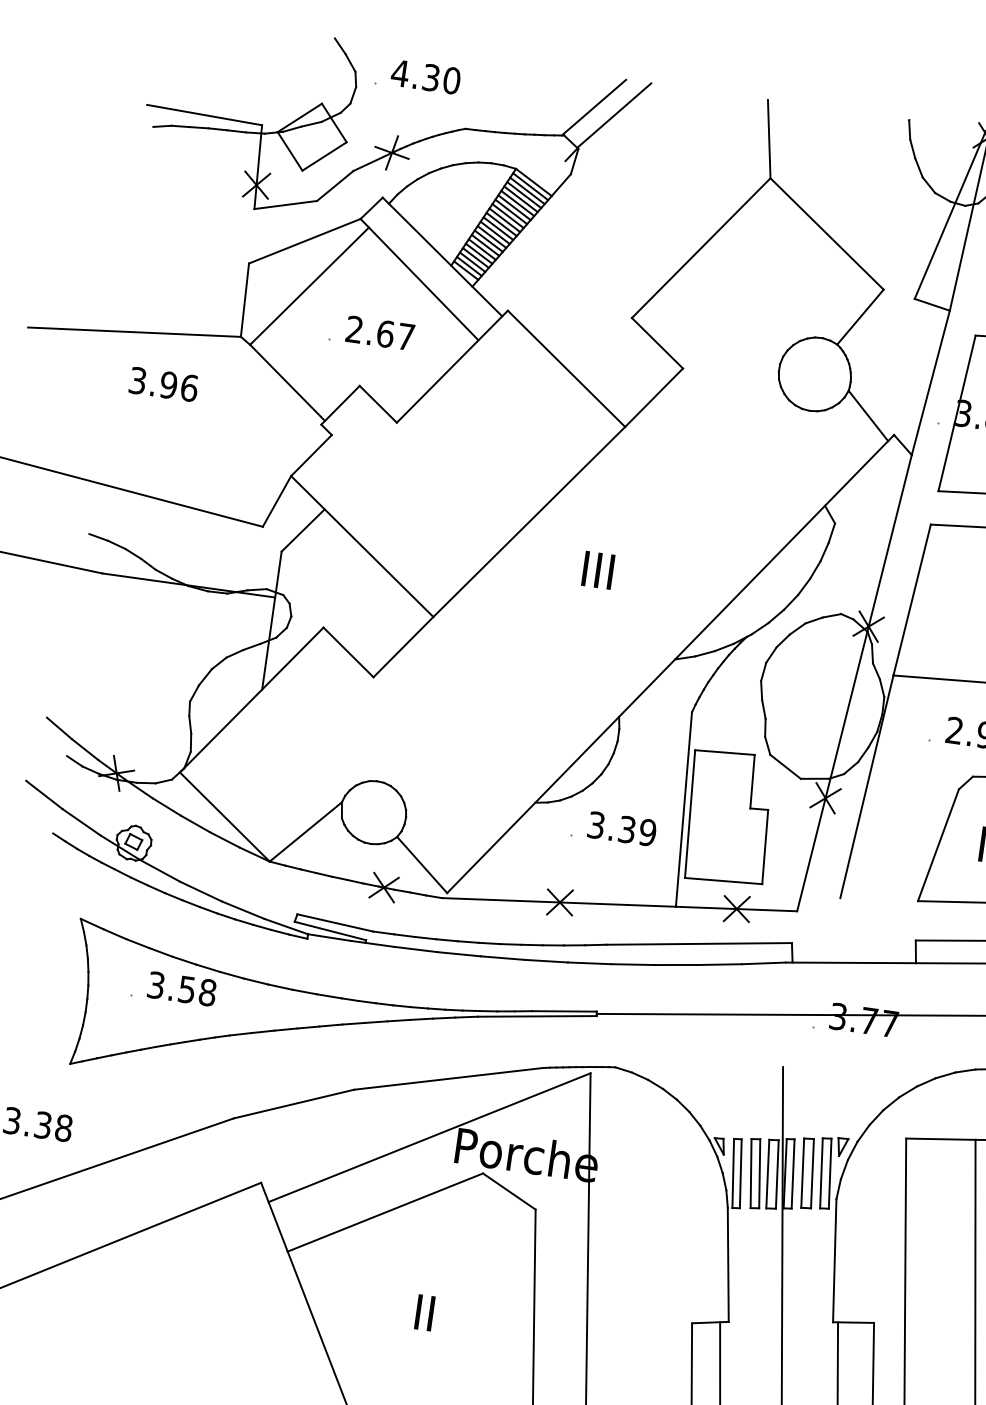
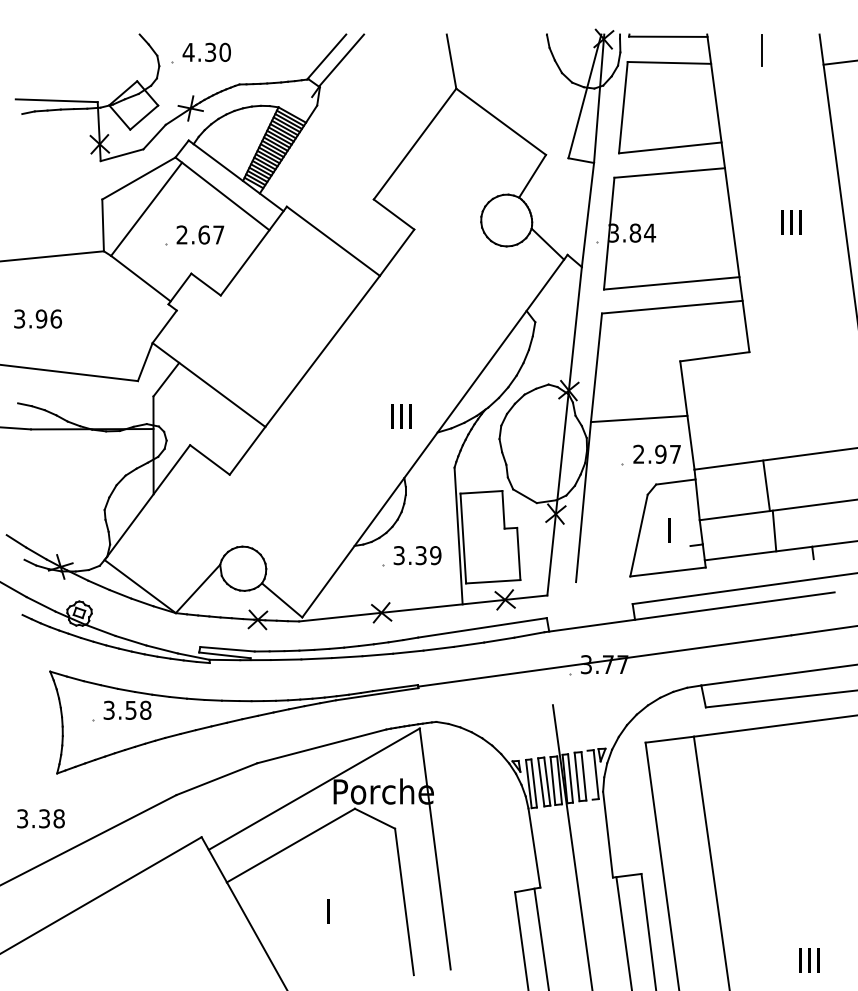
text: (164, 383) -> (38, 318), moved
text: (598, 570) -> (401, 416), moved
line: (820, 1172) -> (589, 774), removed
text: (423, 1312) -> (327, 911), II -> I

